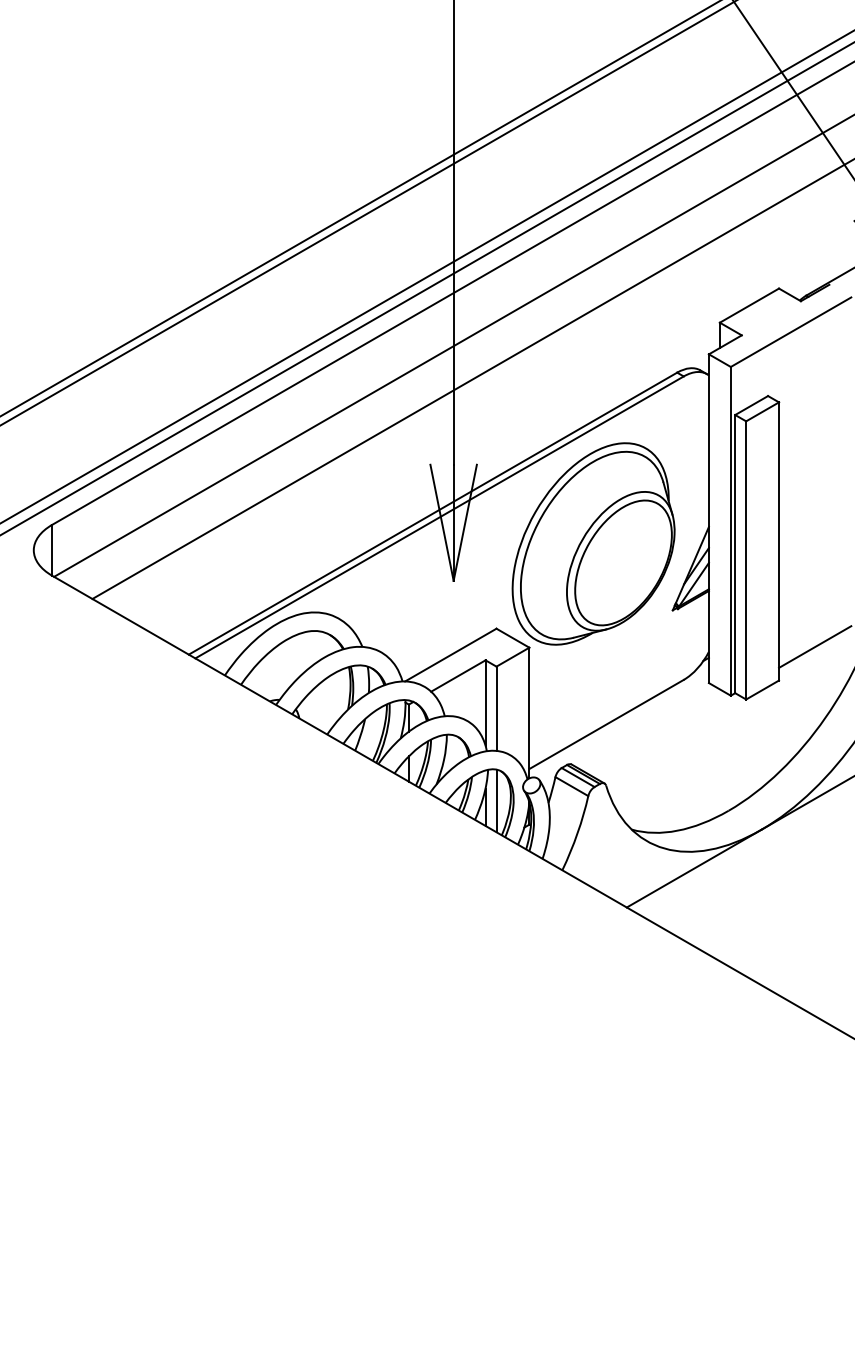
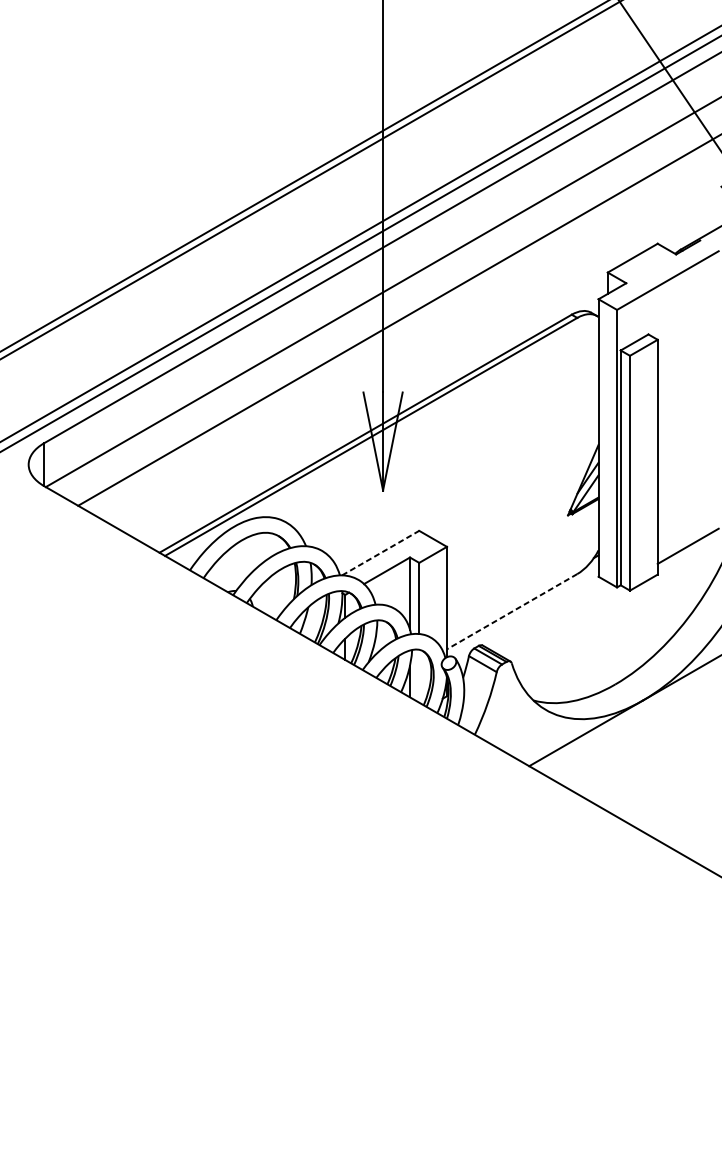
part: (593, 543) -> (501, 458), removed
line: (450, 655) -> (380, 553), solid -> dashed
line: (606, 724) -> (512, 611), solid -> dashed
line: (496, 800) -> (419, 675), removed

